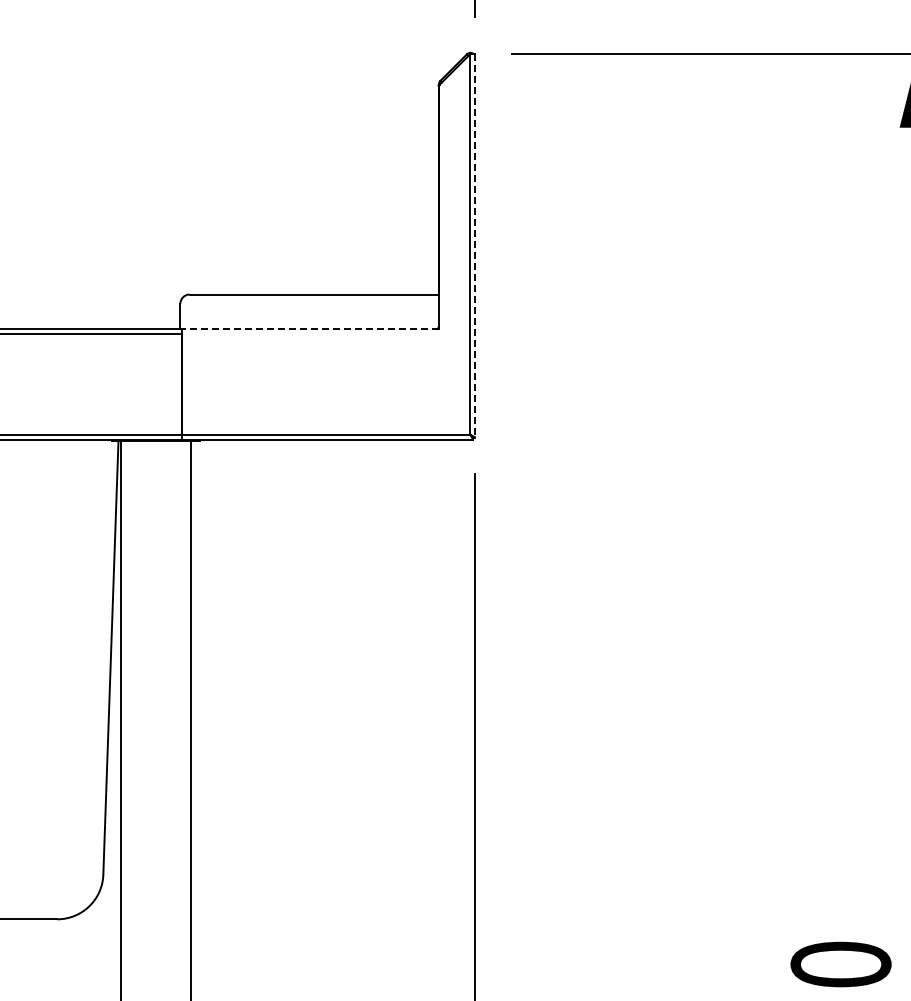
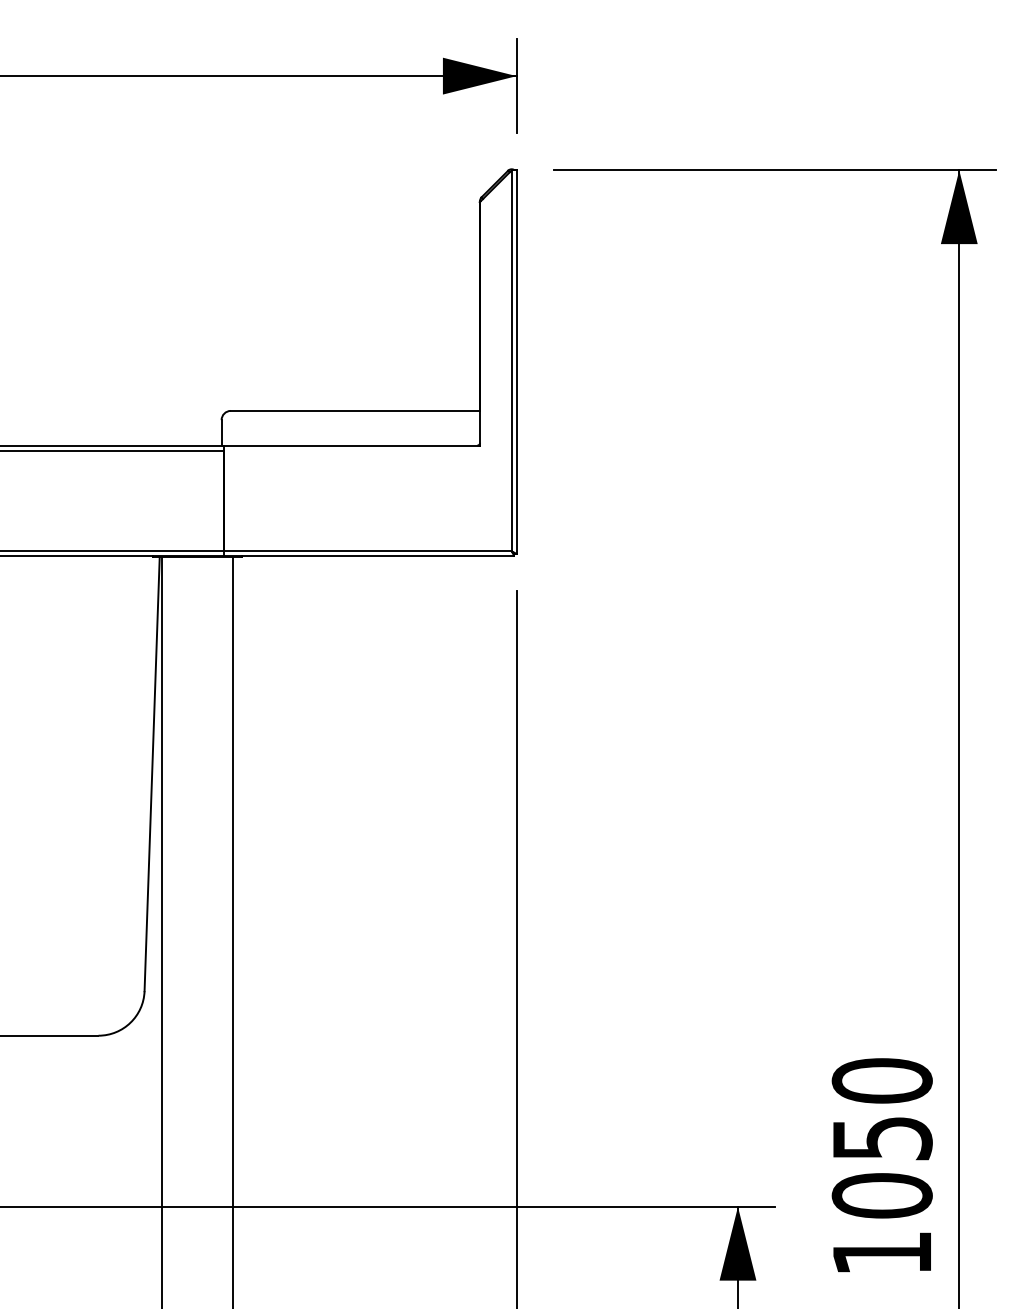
line: (475, 246) -> (516, 362), dashed -> solid
line: (310, 329) -> (351, 445), dashed -> solid

